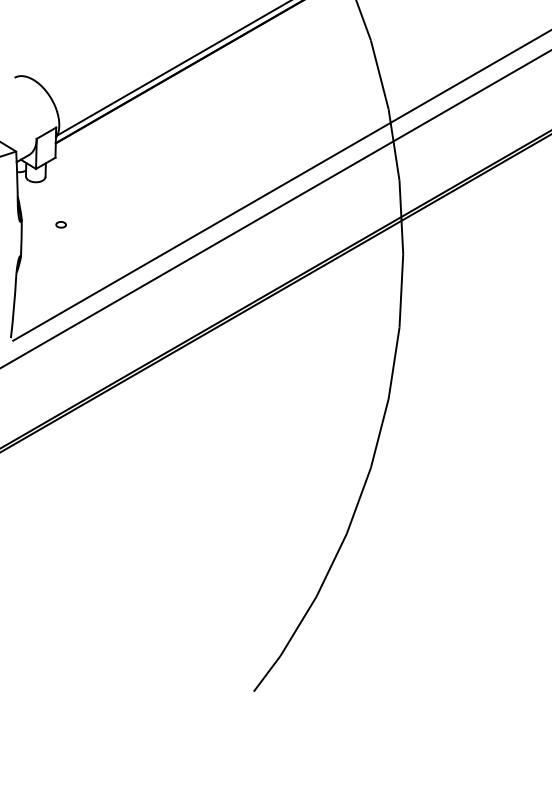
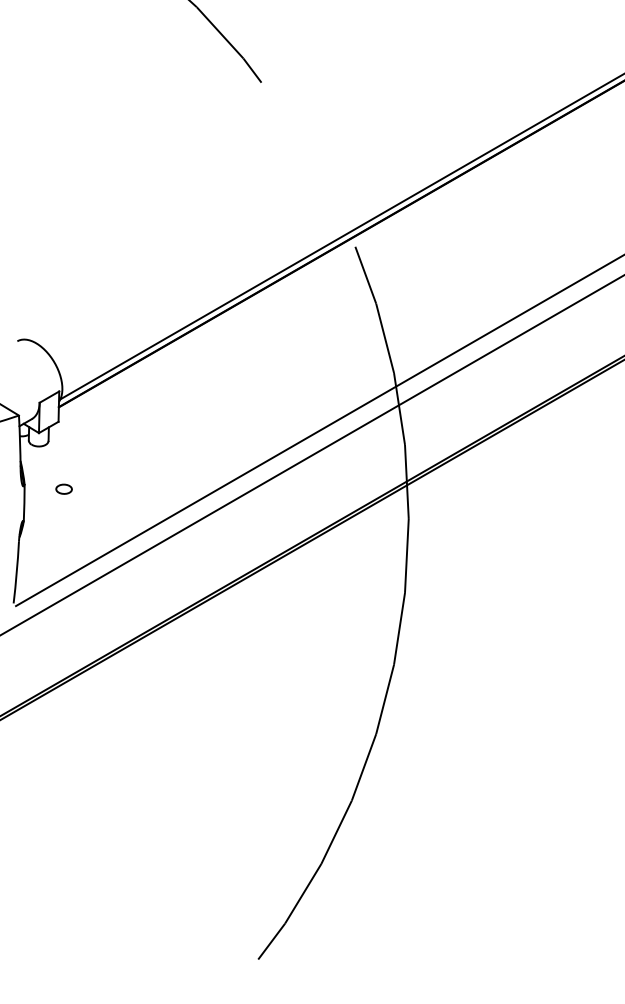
part: (61, 224) -> (64, 489), size x1.6

